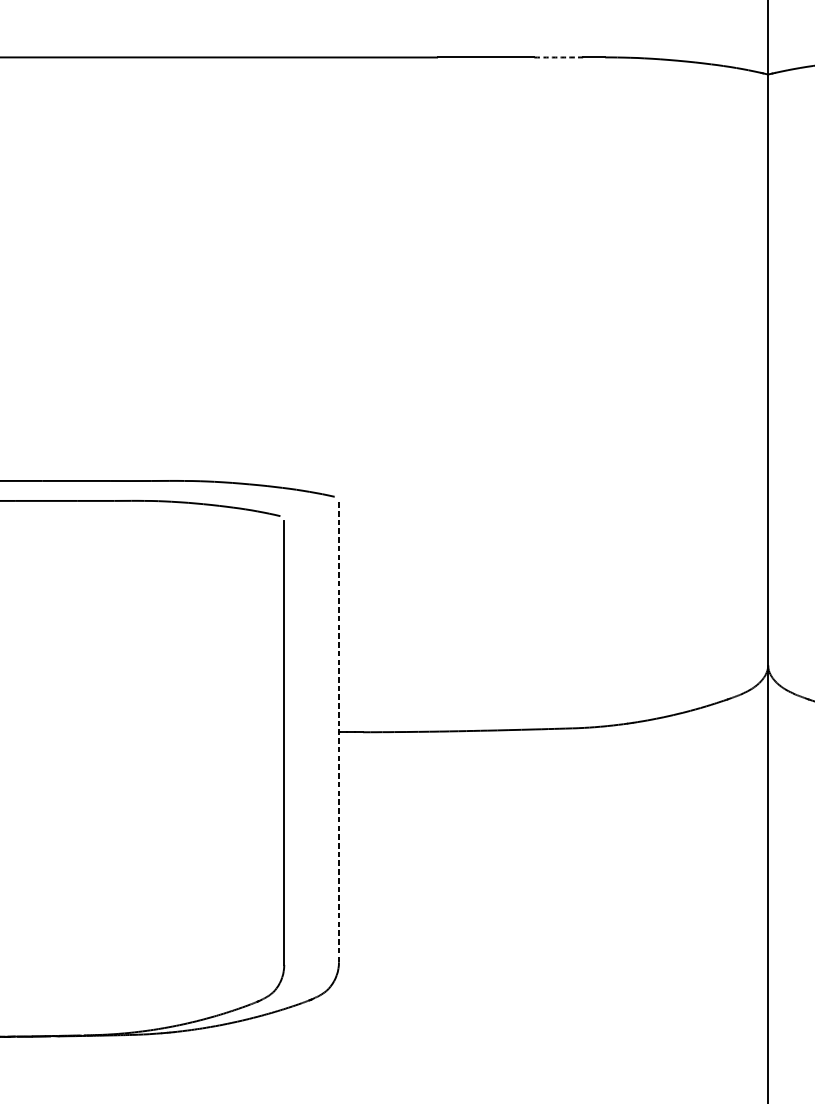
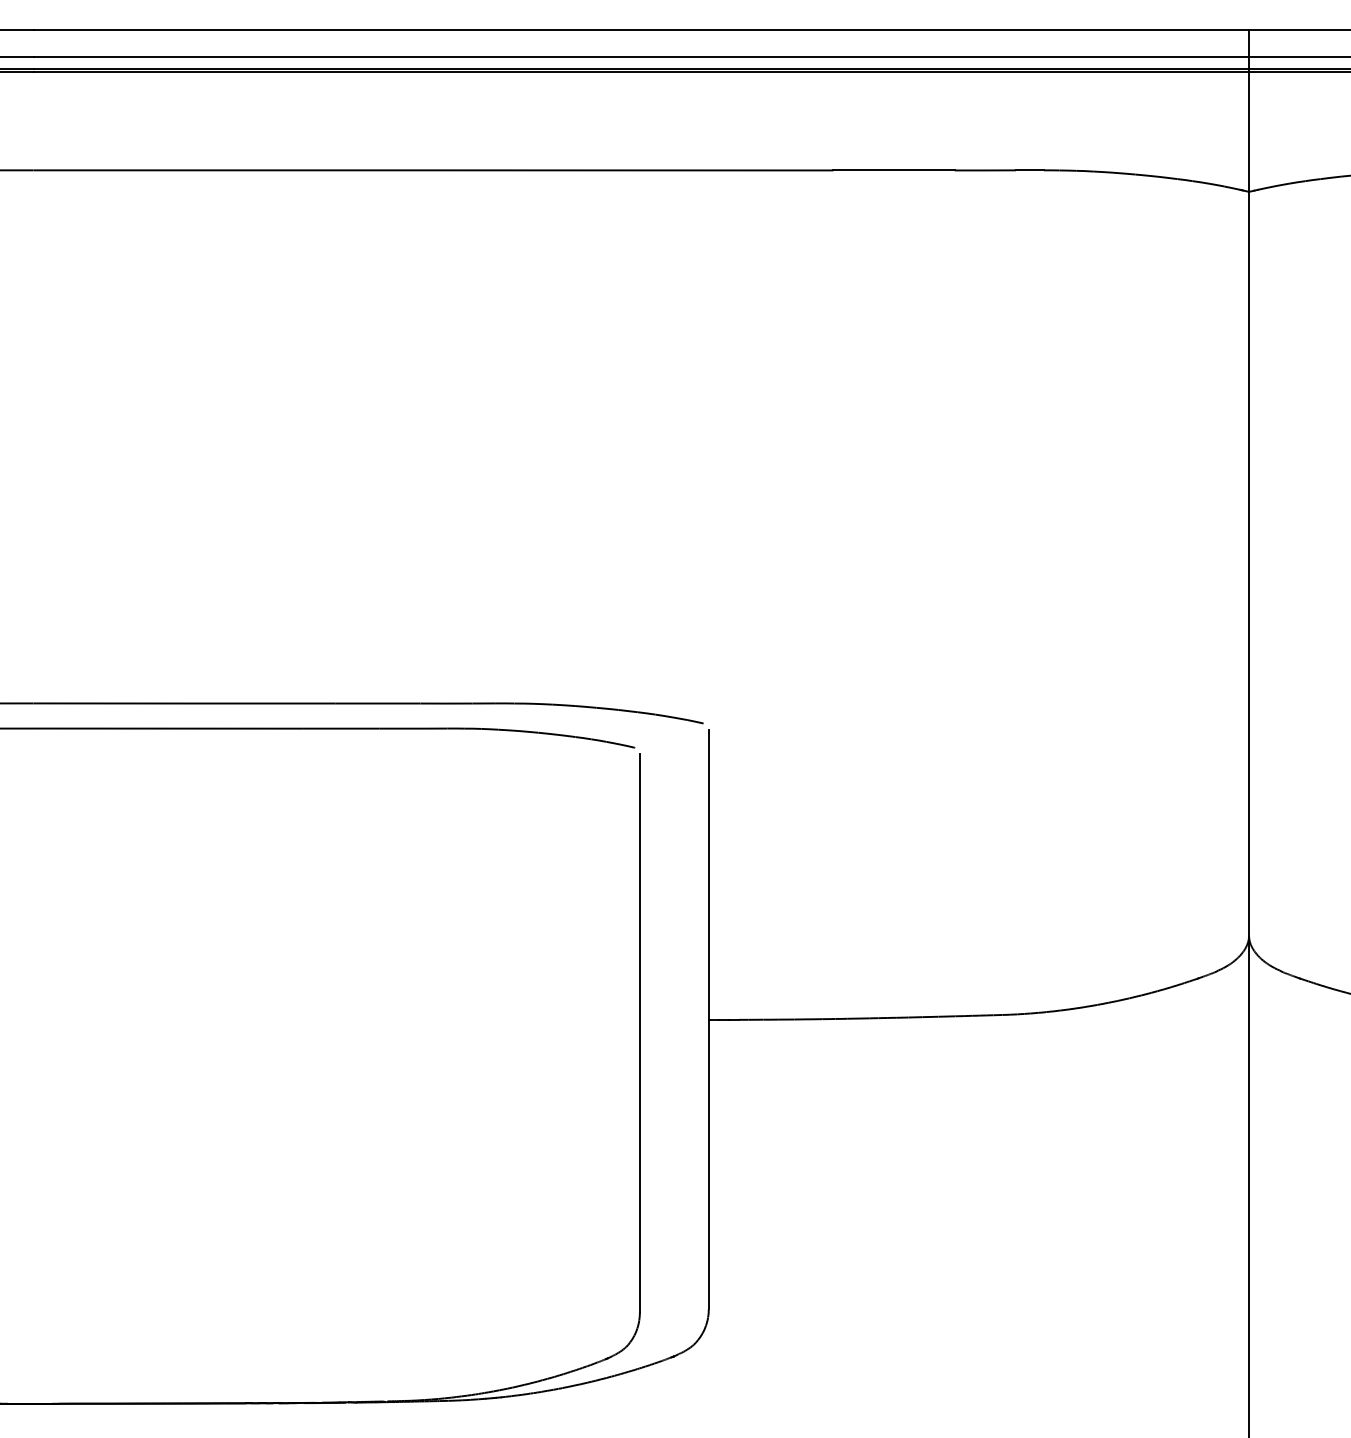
arc: (558, 57) -> (985, 170), dashed -> solid
line: (338, 731) -> (708, 1019), dashed -> solid

